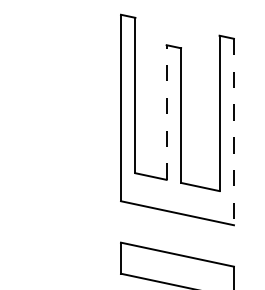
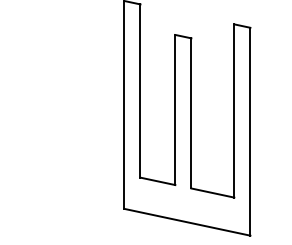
line: (166, 112) -> (175, 109), dashed -> solid
line: (233, 132) -> (249, 132), dashed -> solid

